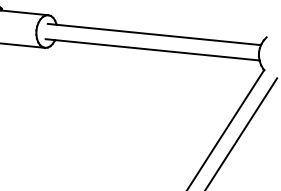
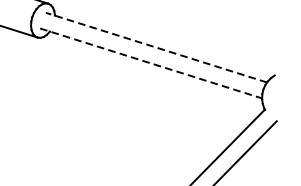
line: (153, 34) -> (155, 47), solid -> dashed
line: (153, 49) -> (152, 63), solid -> dashed

